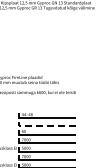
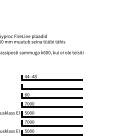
line: (44, 126) -> (49, 89), dashed -> solid

